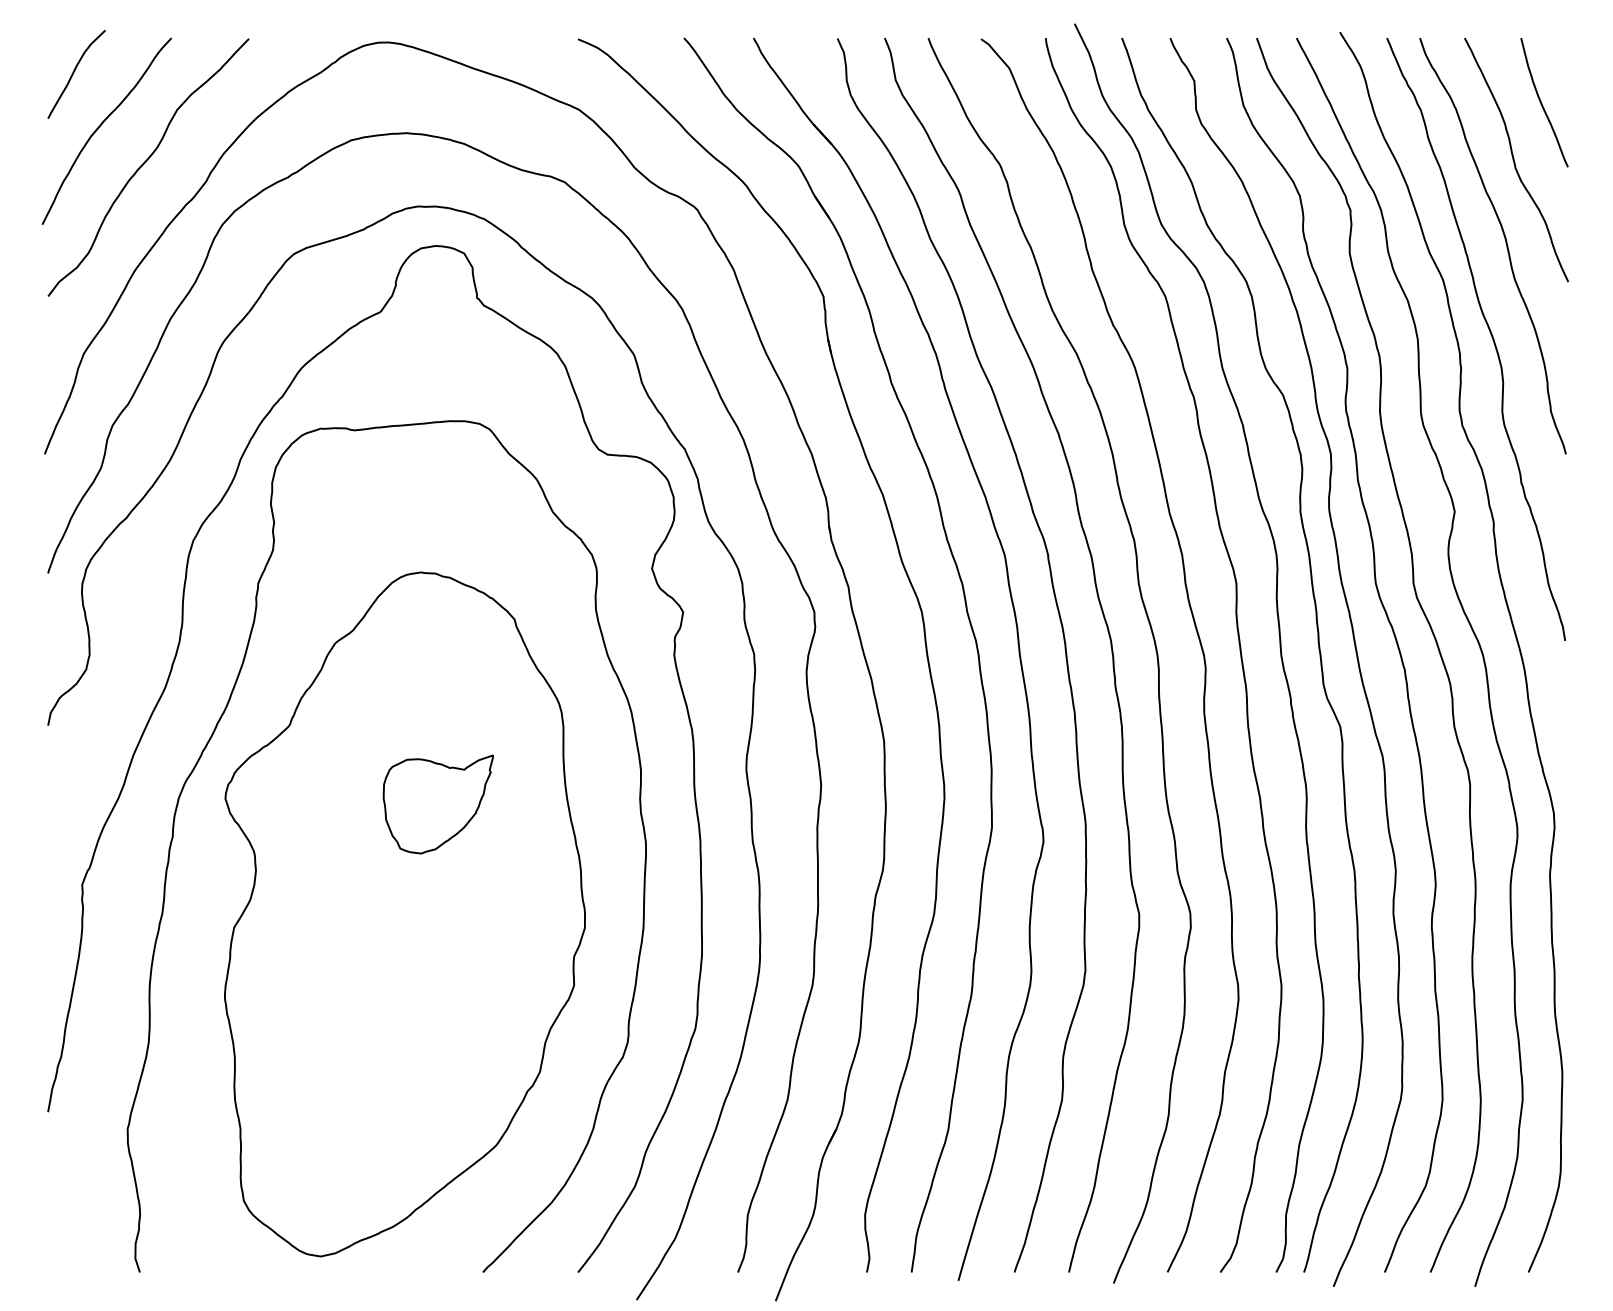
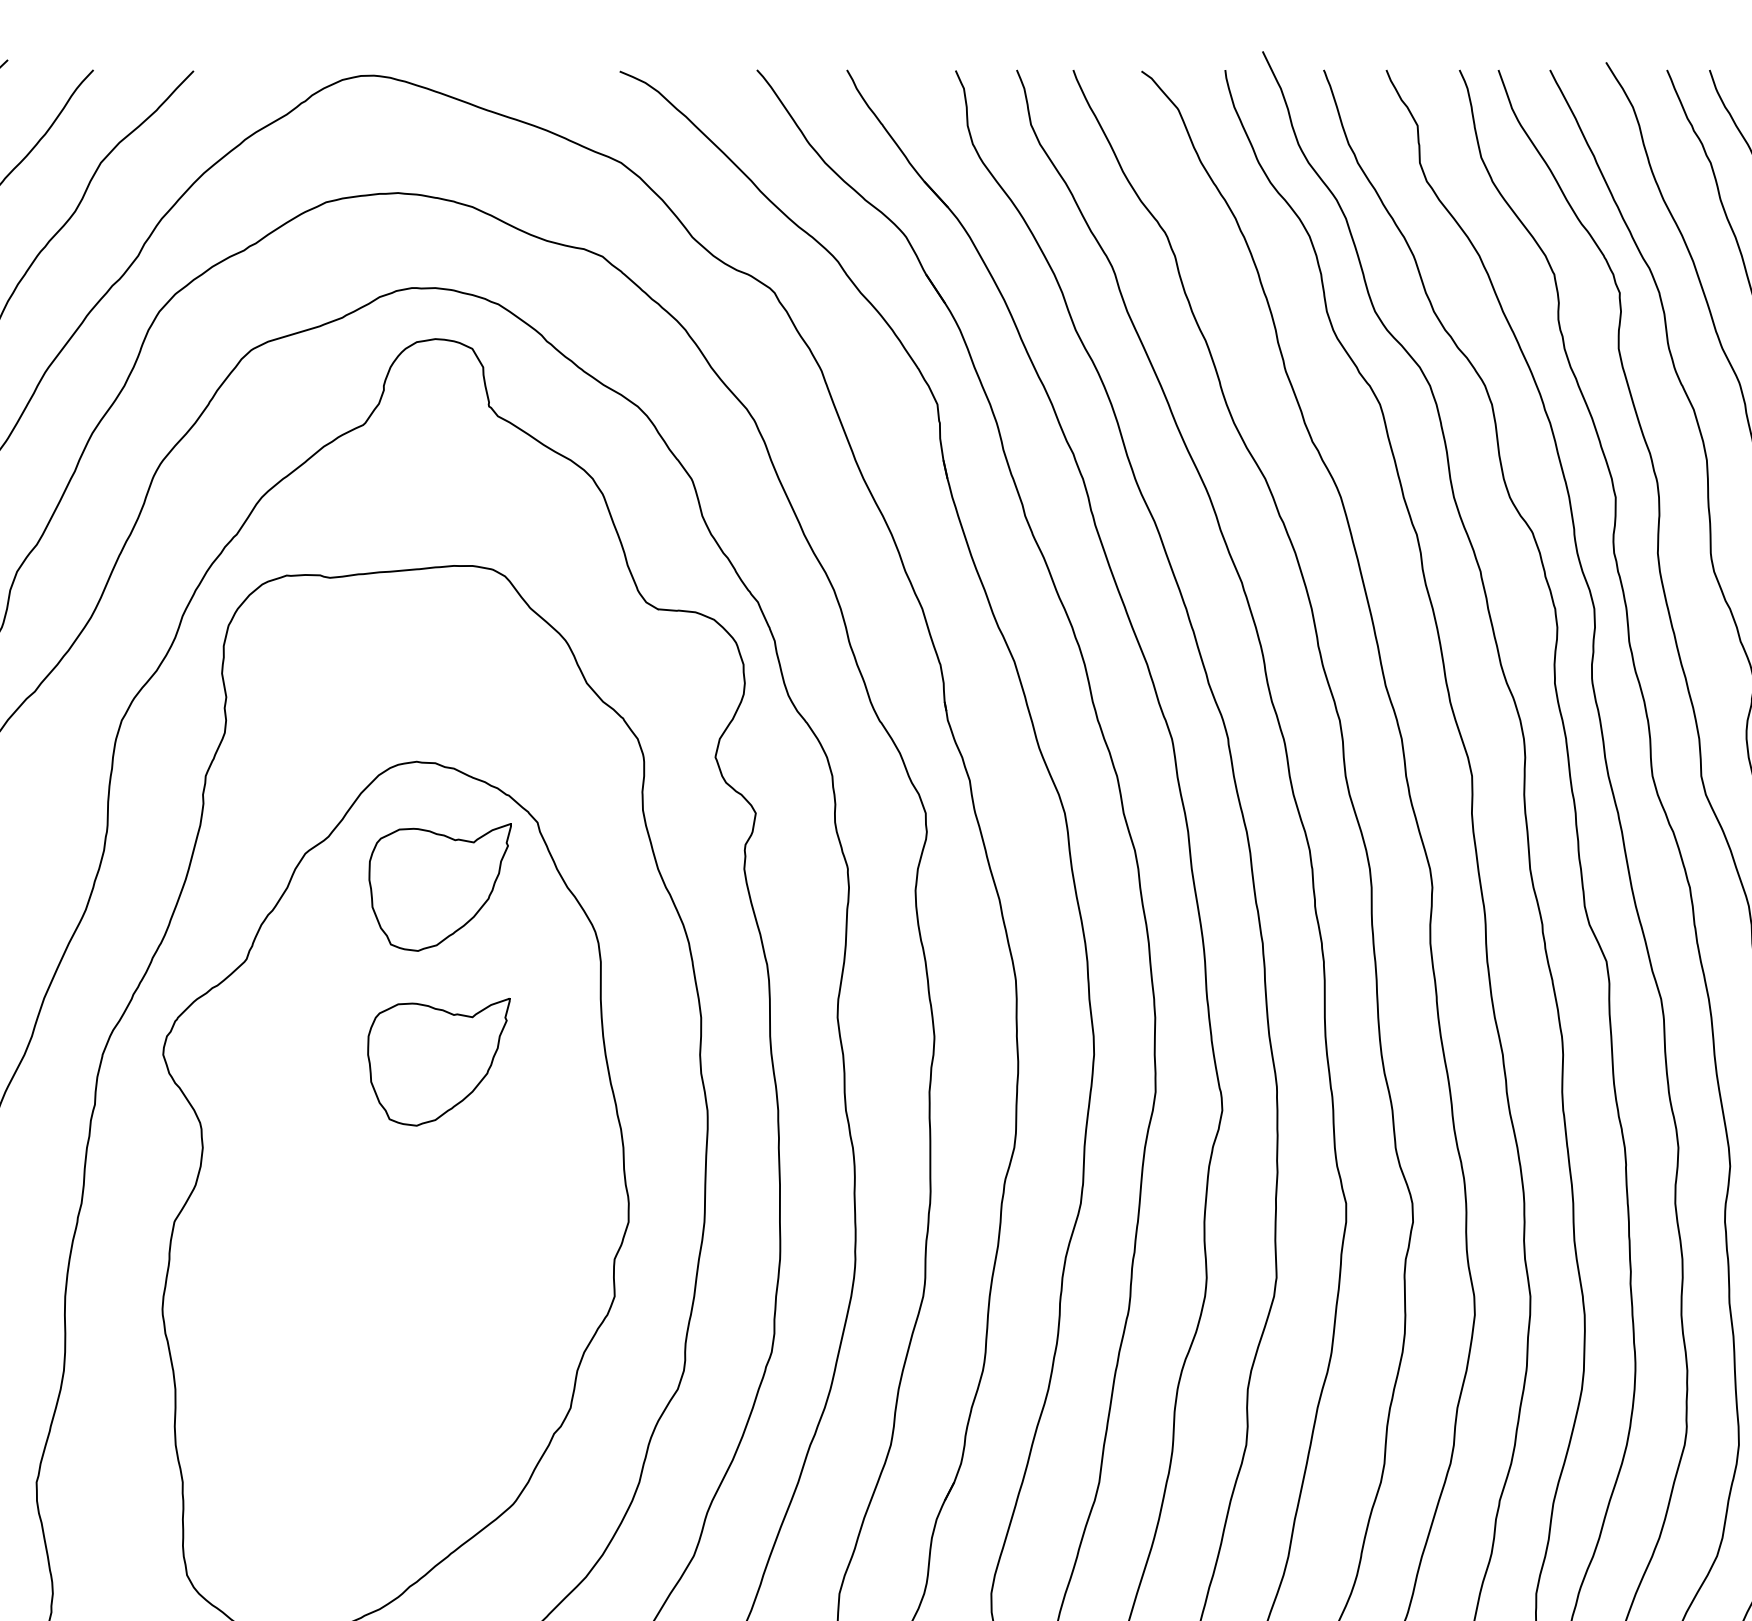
part: (438, 669) -> (439, 887), added

